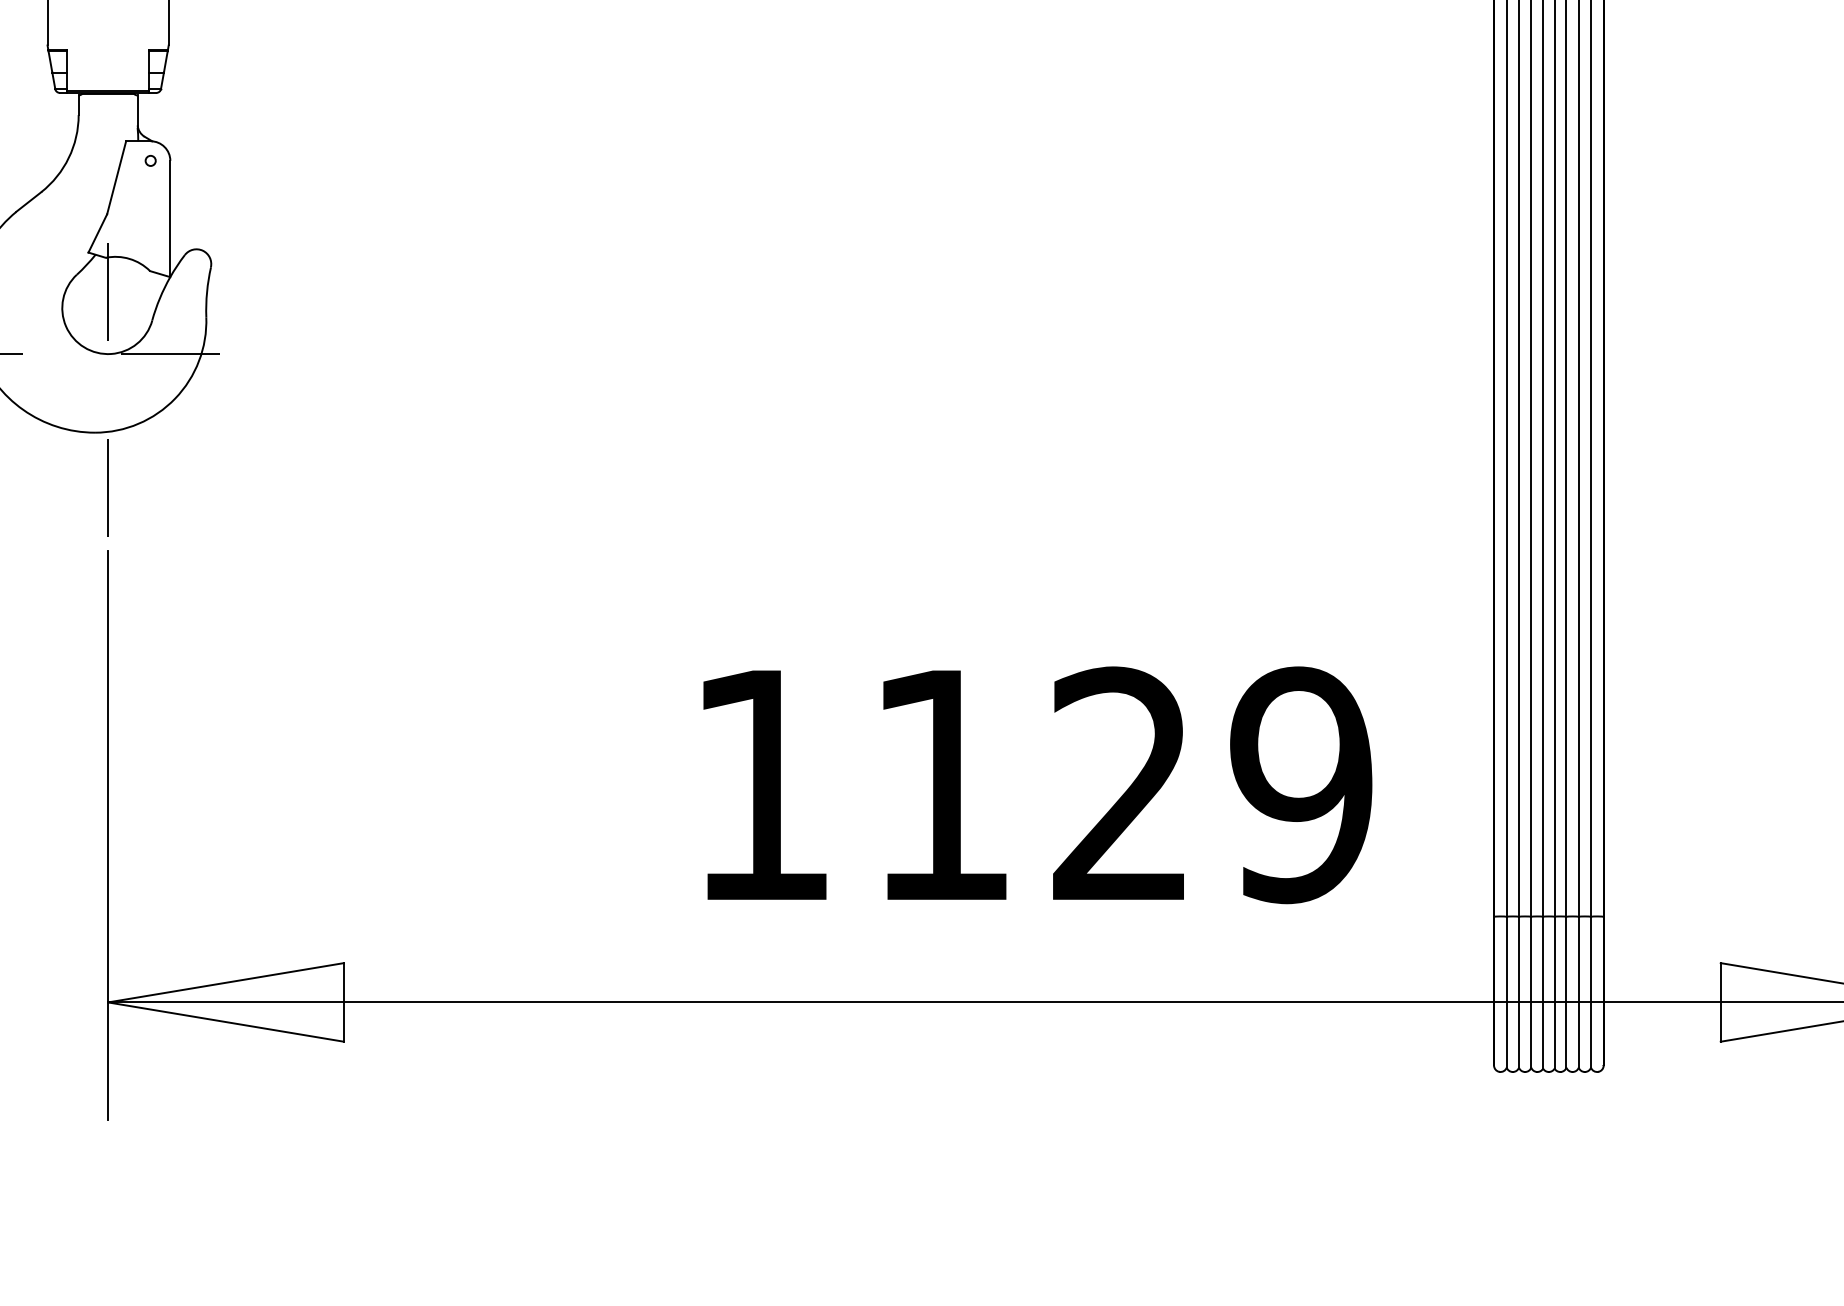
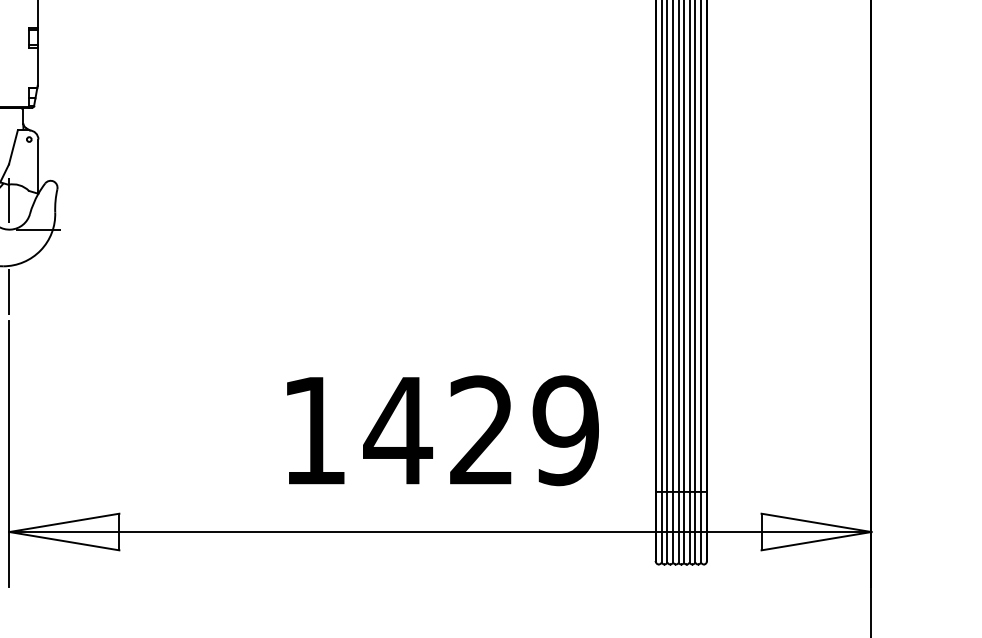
text: (942, 784) -> (398, 430), 1129 -> 1429

